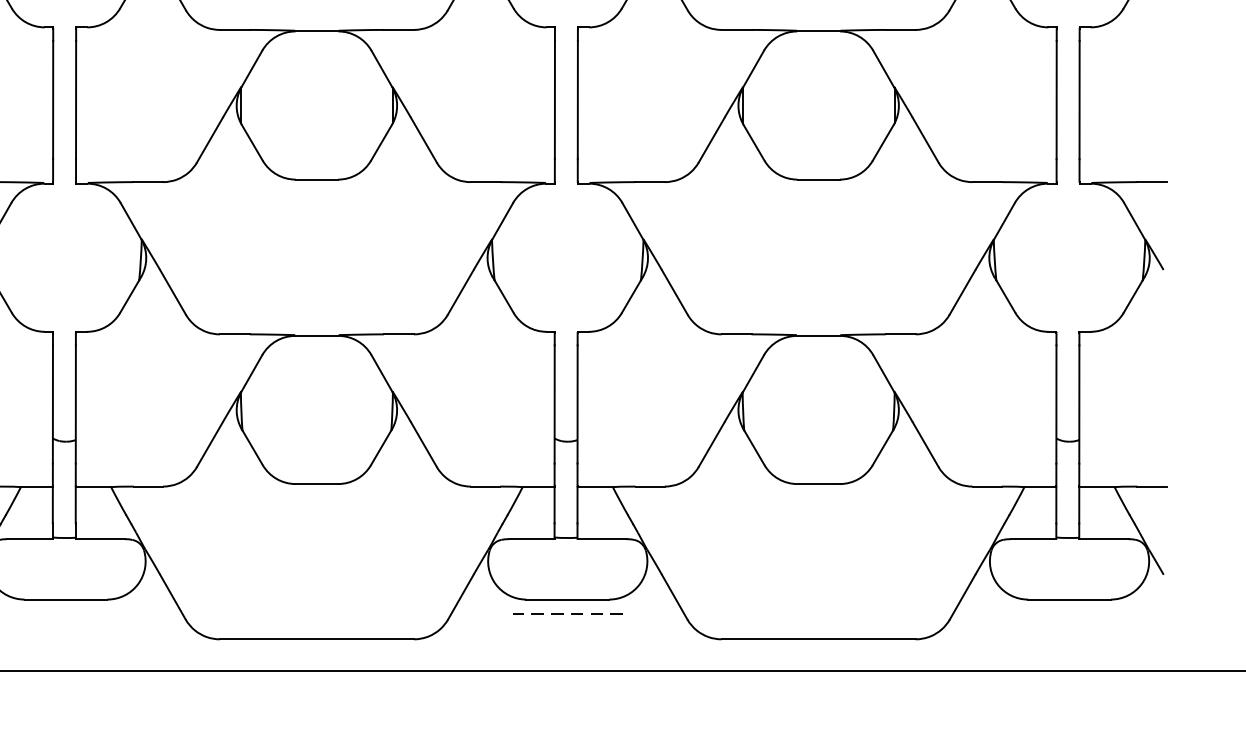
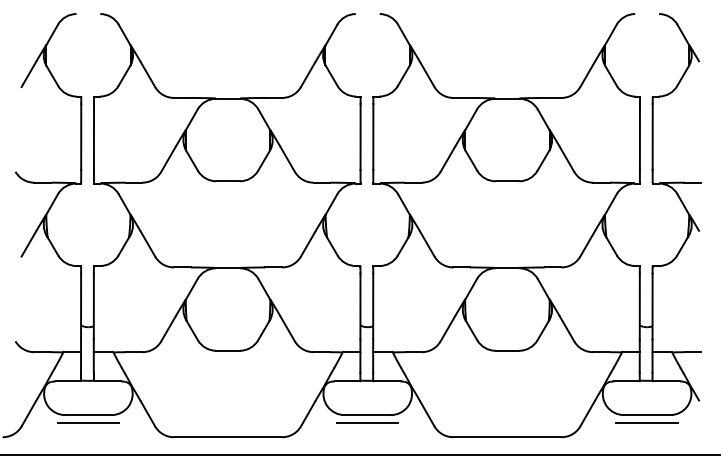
line: (66, 614) -> (88, 423), added
line: (567, 614) -> (367, 423), dashed -> solid
line: (1068, 614) -> (646, 423), added

